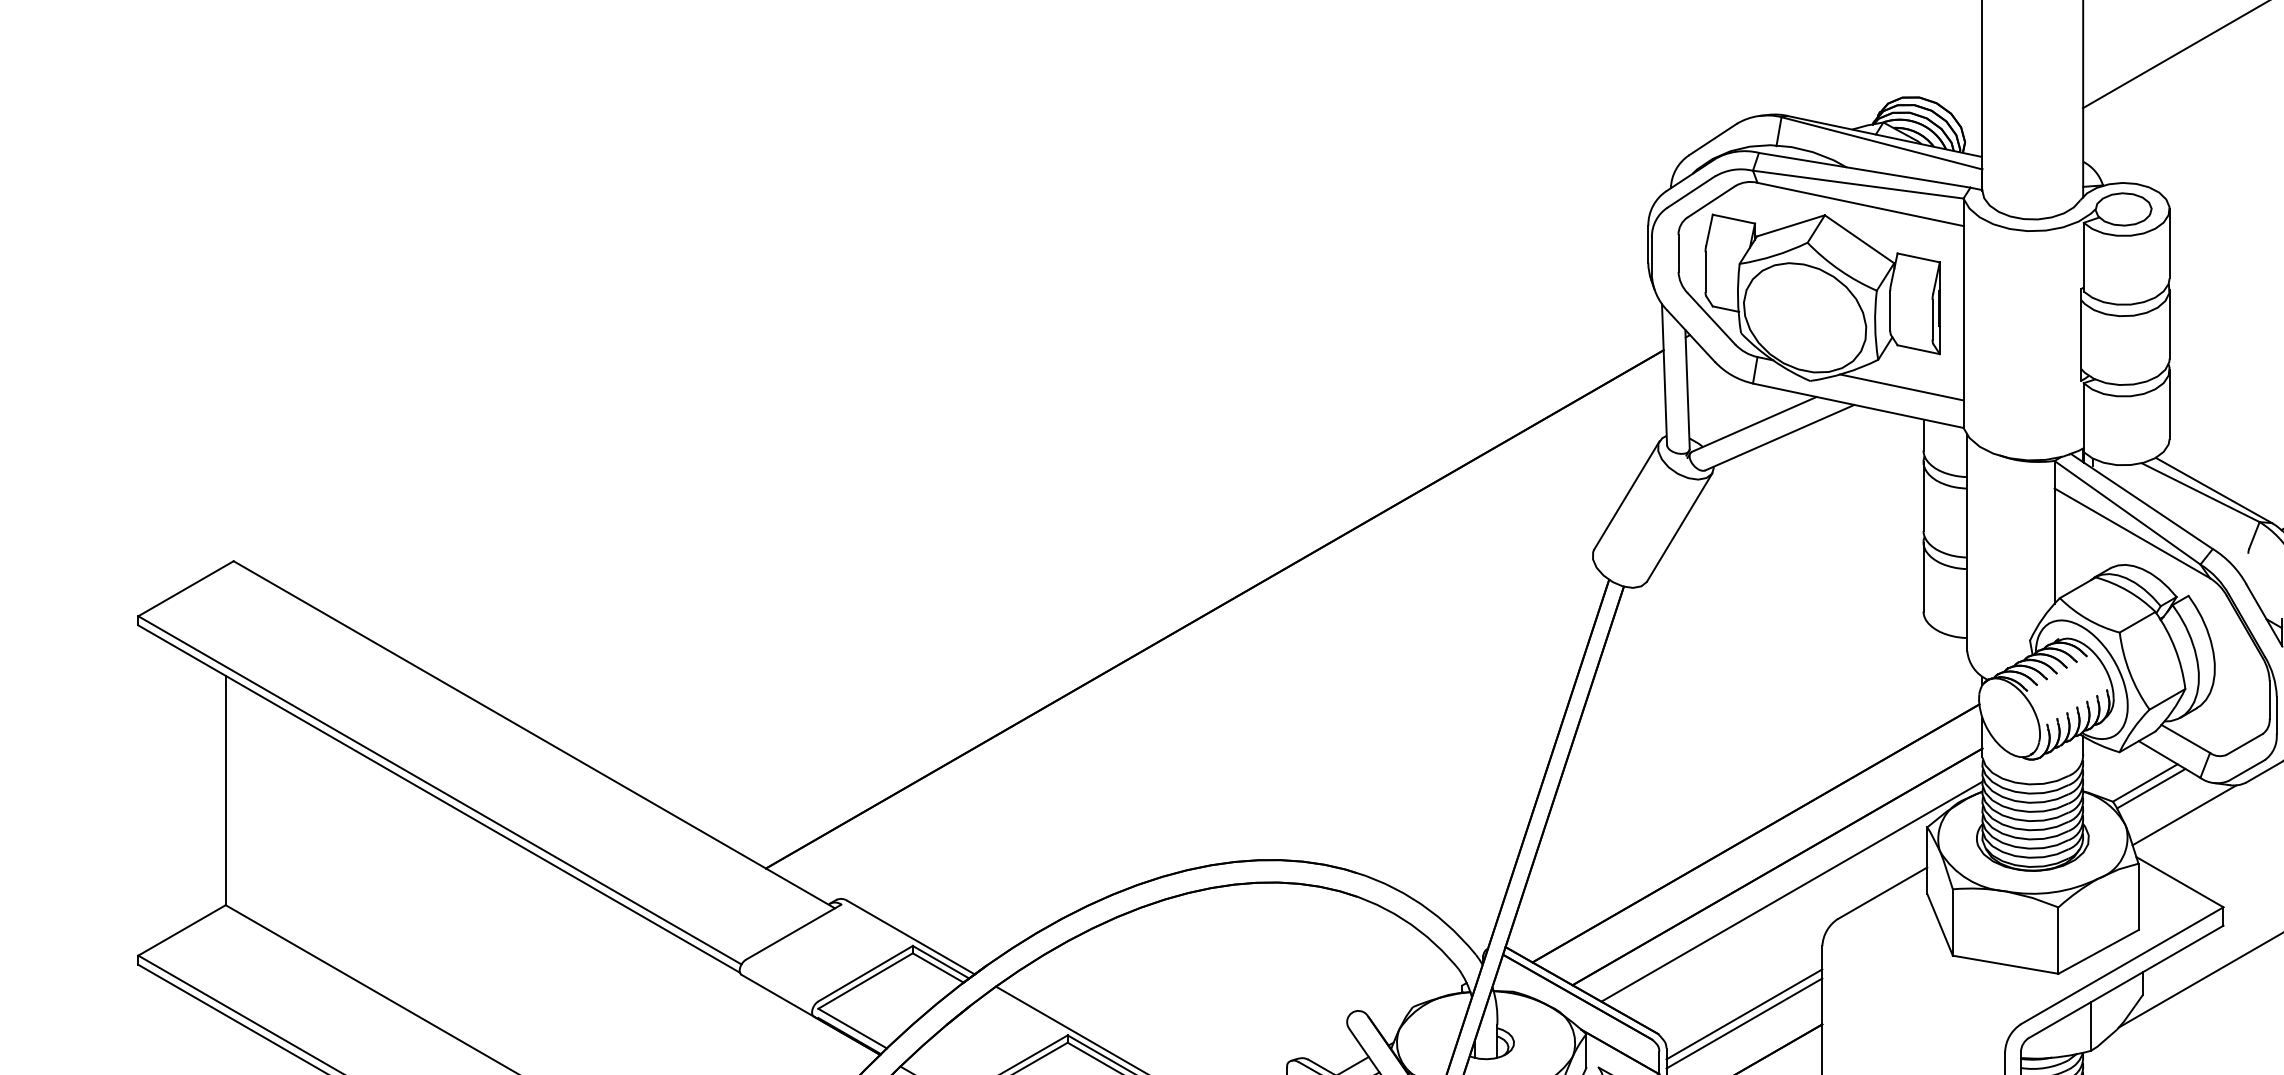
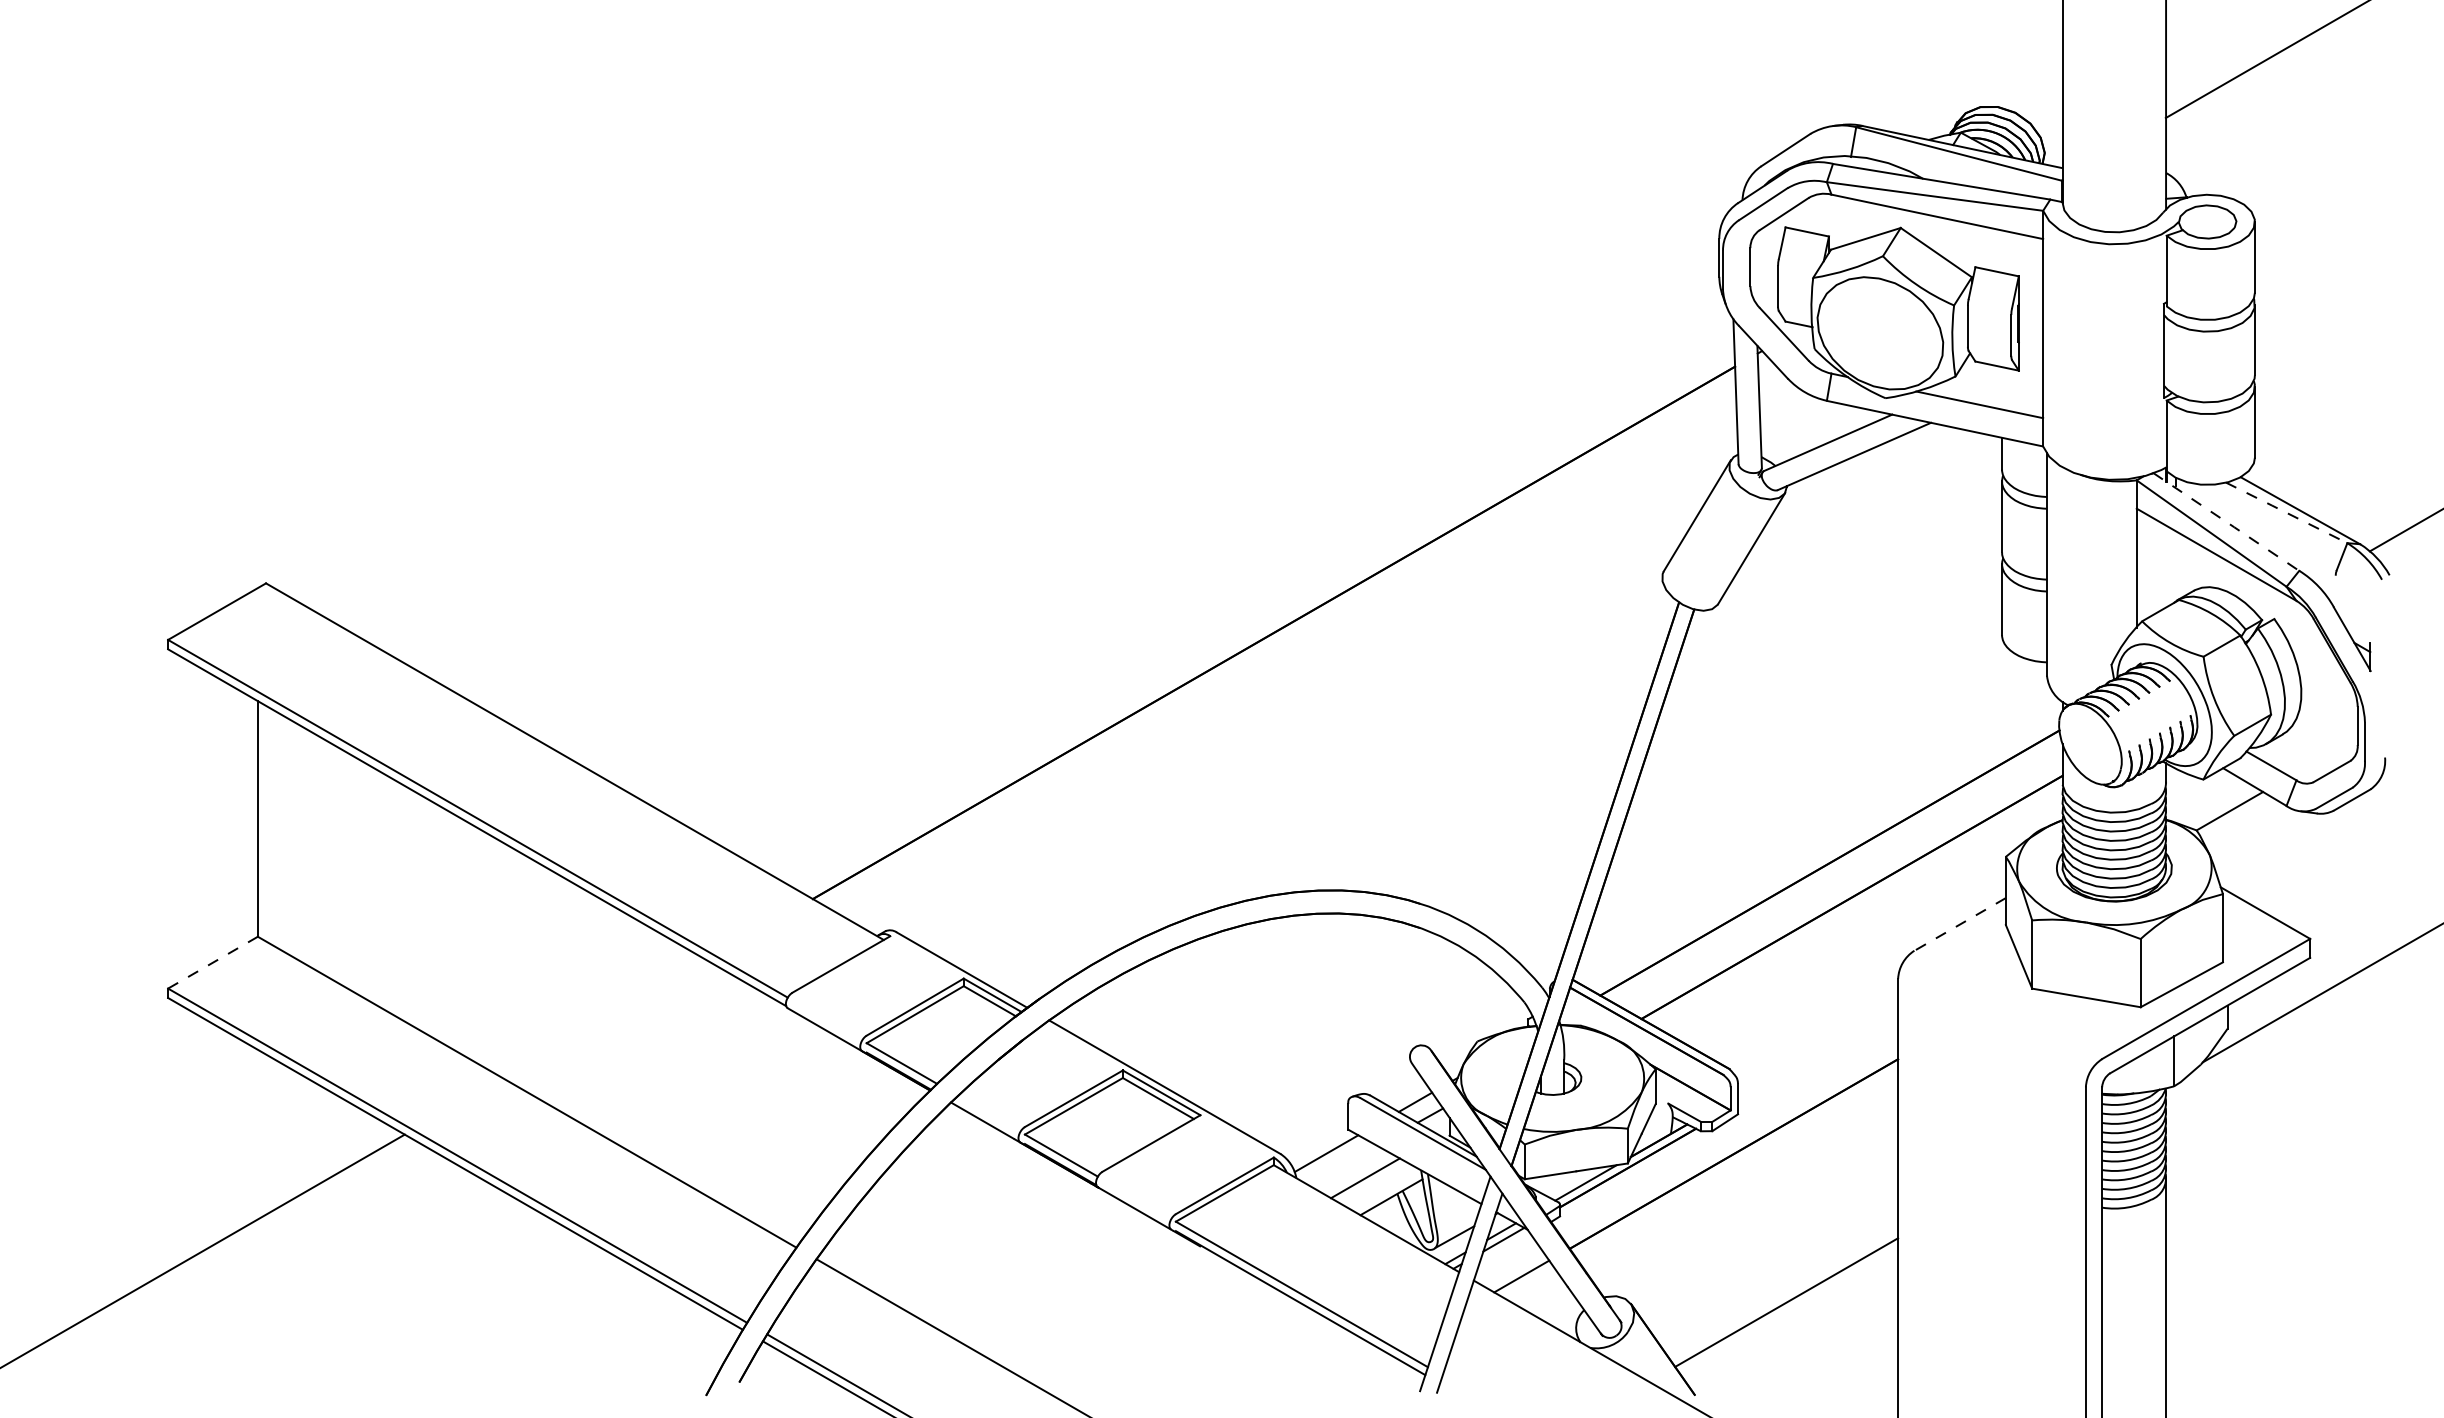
line: (2200, 492) -> (2286, 512), solid -> dashed
line: (2141, 501) -> (2226, 522), solid -> dashed
line: (2150, 788) -> (2235, 816), removed
line: (2183, 815) -> (2269, 844), removed
line: (1791, 891) -> (1866, 922), removed
line: (1883, 893) -> (1960, 924), solid -> dashed
line: (182, 930) -> (213, 962), solid -> dashed
line: (1744, 1013) -> (1818, 1048), removed
line: (1744, 1023) -> (1818, 1058), removed

